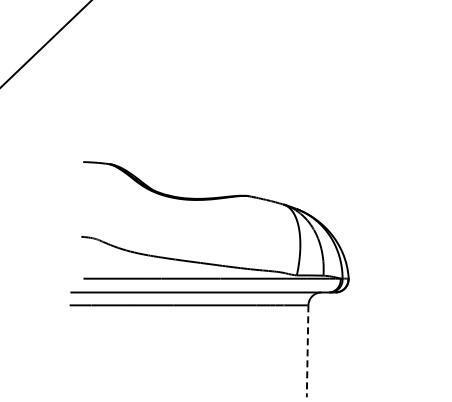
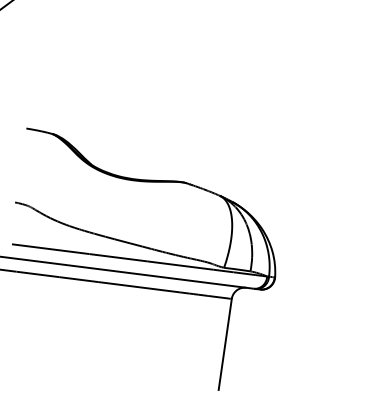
line: (307, 351) -> (225, 344), dashed -> solid

